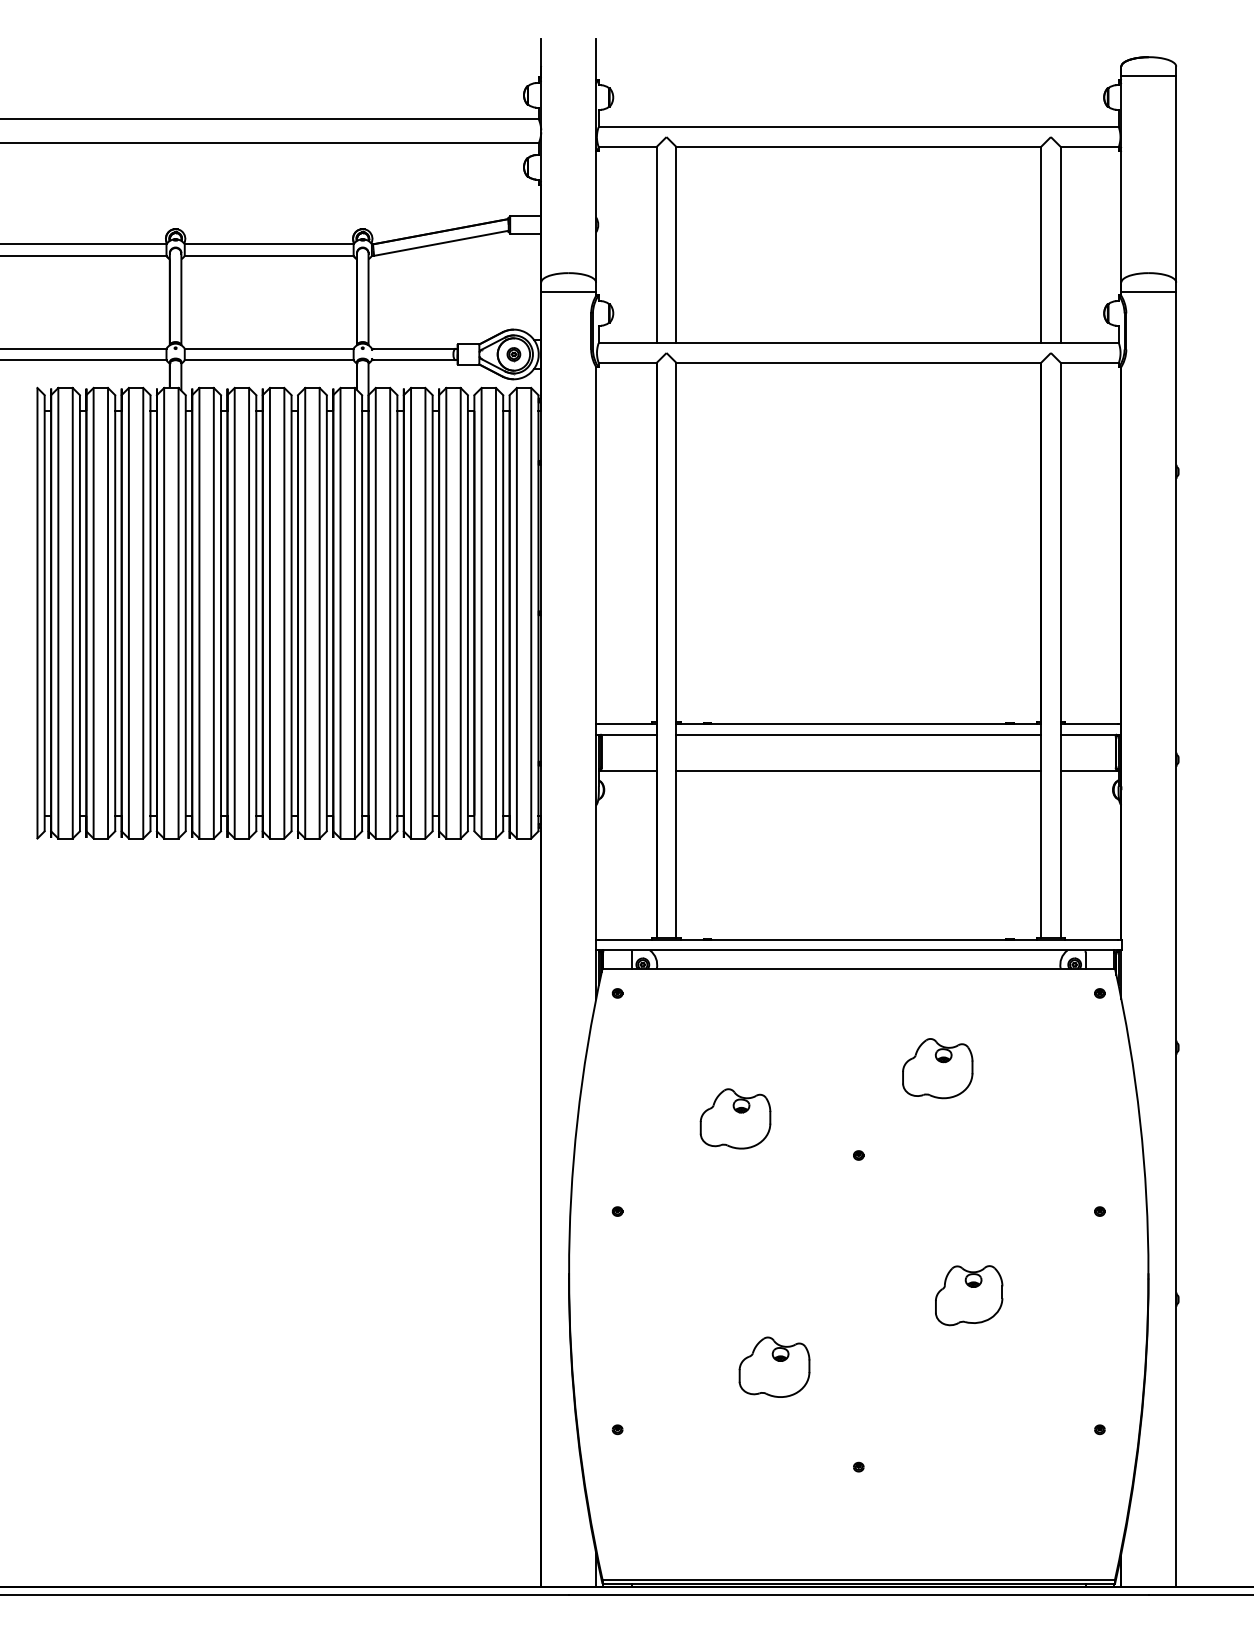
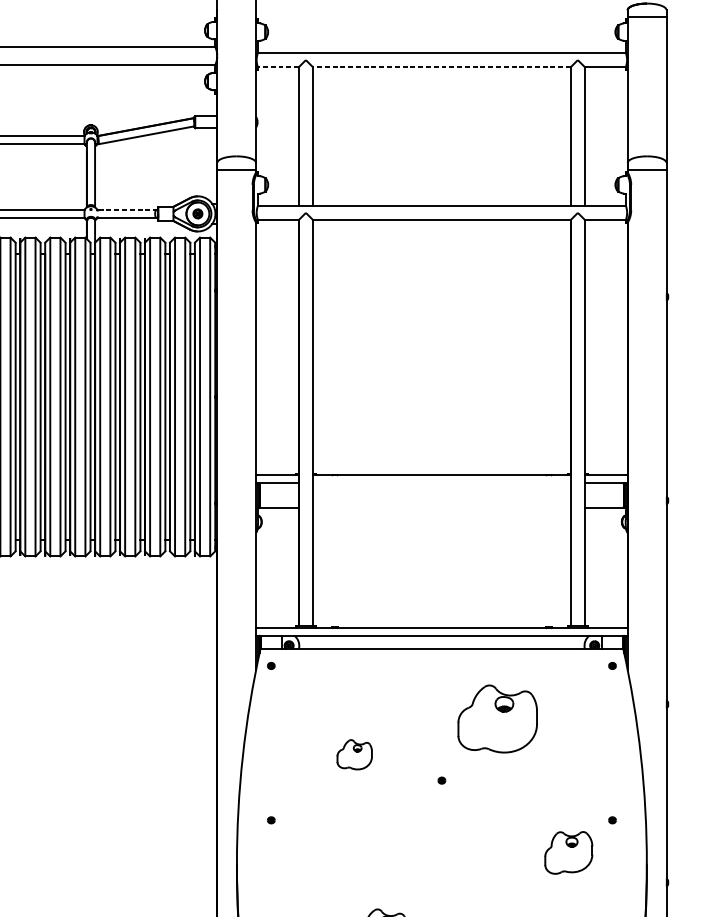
line: (627, 146) -> (278, 66), solid -> dashed
line: (858, 146) -> (441, 66), solid -> dashed
line: (415, 348) -> (128, 209), solid -> dashed
line: (858, 734) -> (441, 482), removed
line: (858, 770) -> (441, 508), removed
part: (937, 1068) -> (497, 719), size x1.6
part: (735, 1118) -> (354, 754), size x0.7
part: (969, 1295) -> (569, 852), moved

